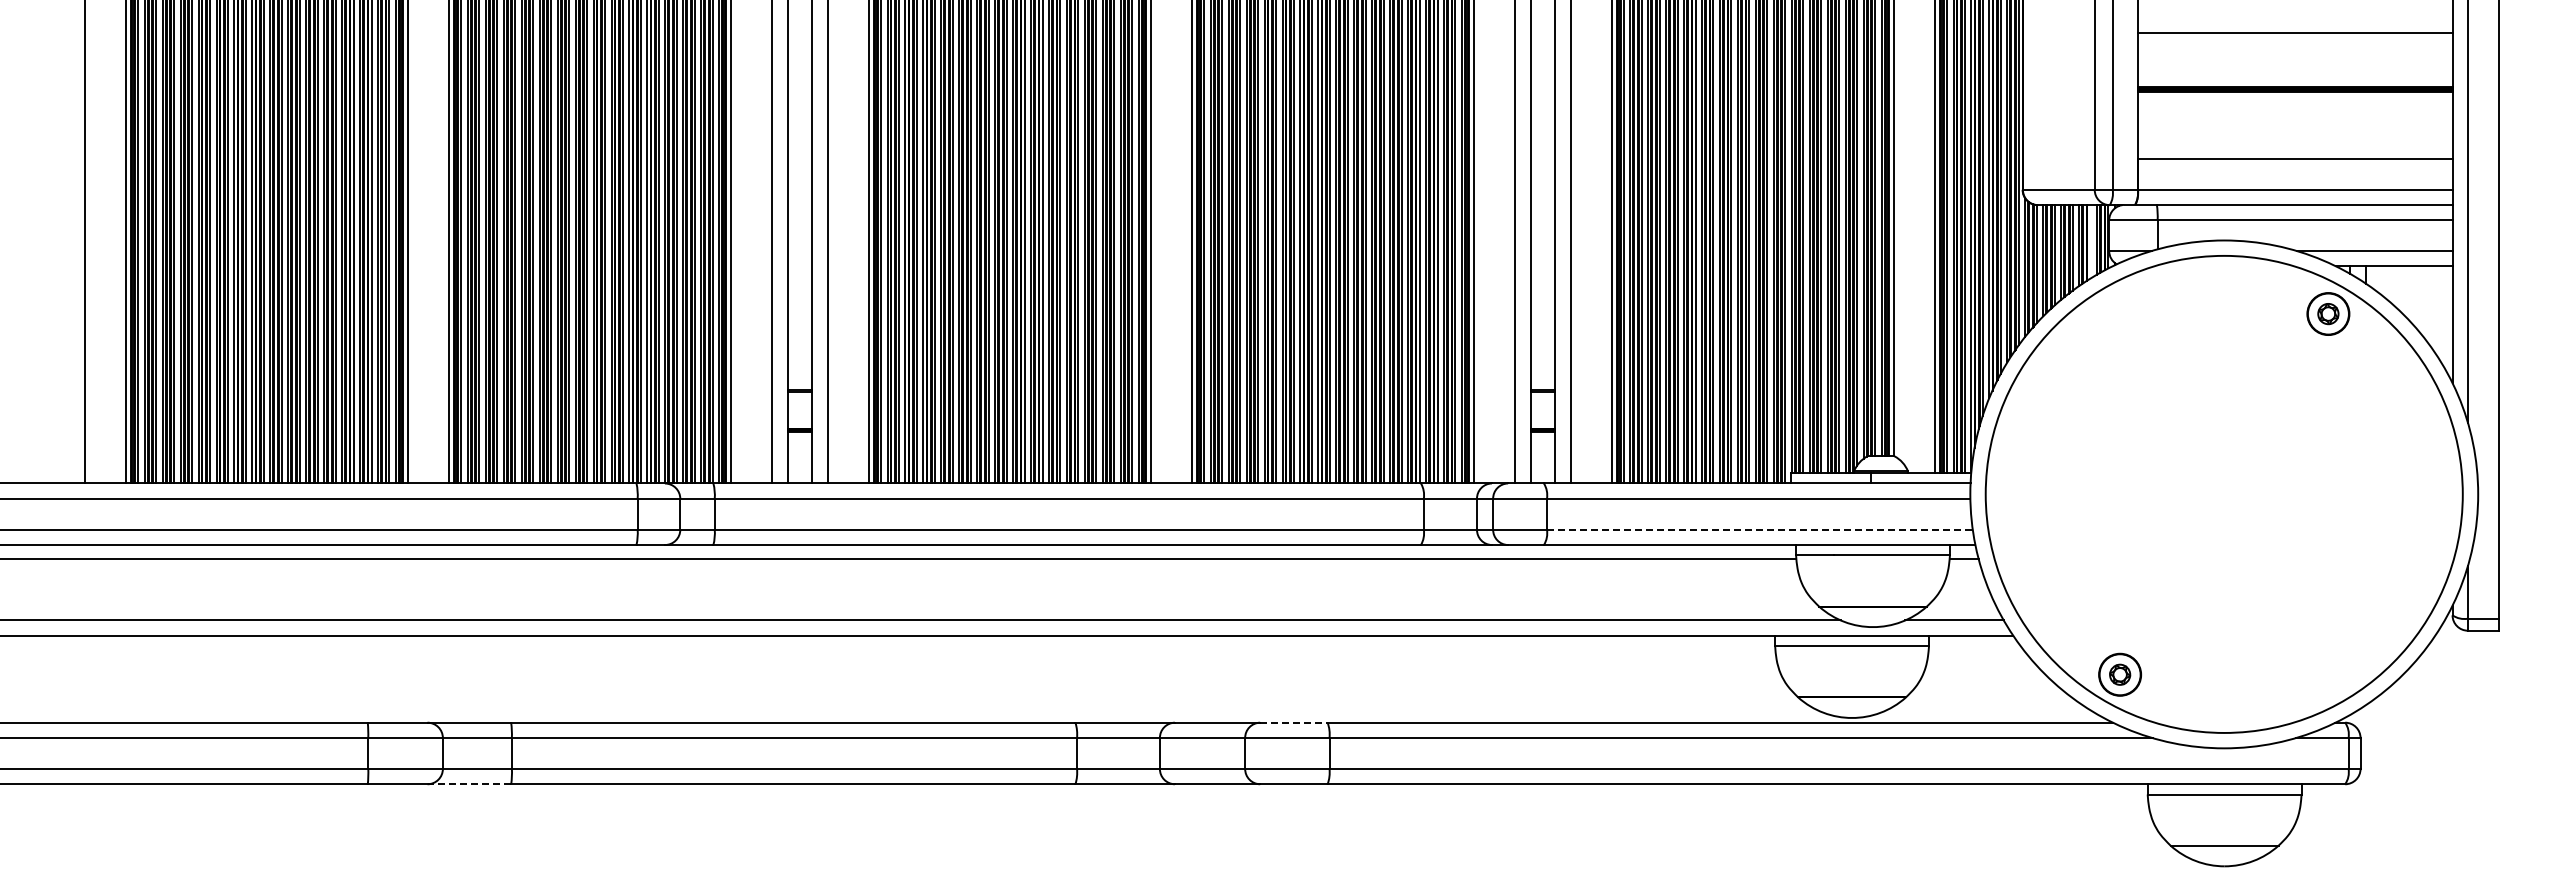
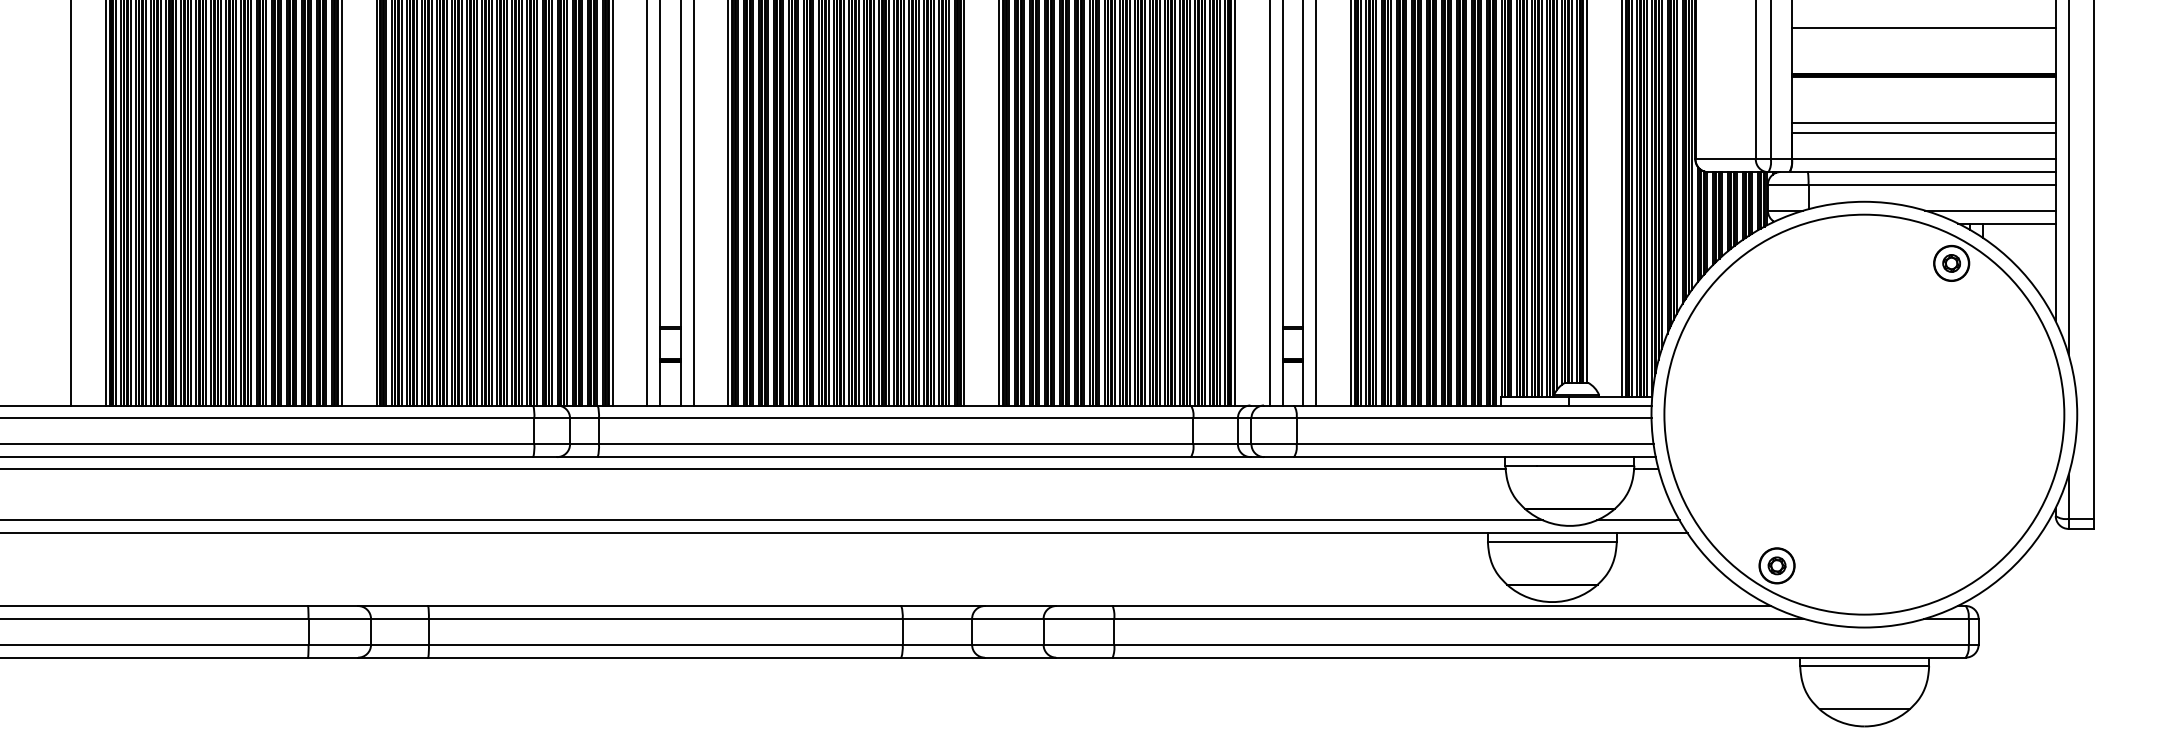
line: (2294, 146) -> (1923, 123), added
line: (2090, 241) -> (1752, 202), added
line: (1759, 529) -> (1474, 444), dashed -> solid
line: (1293, 722) -> (1084, 605), dashed -> solid
line: (469, 784) -> (393, 657), dashed -> solid

